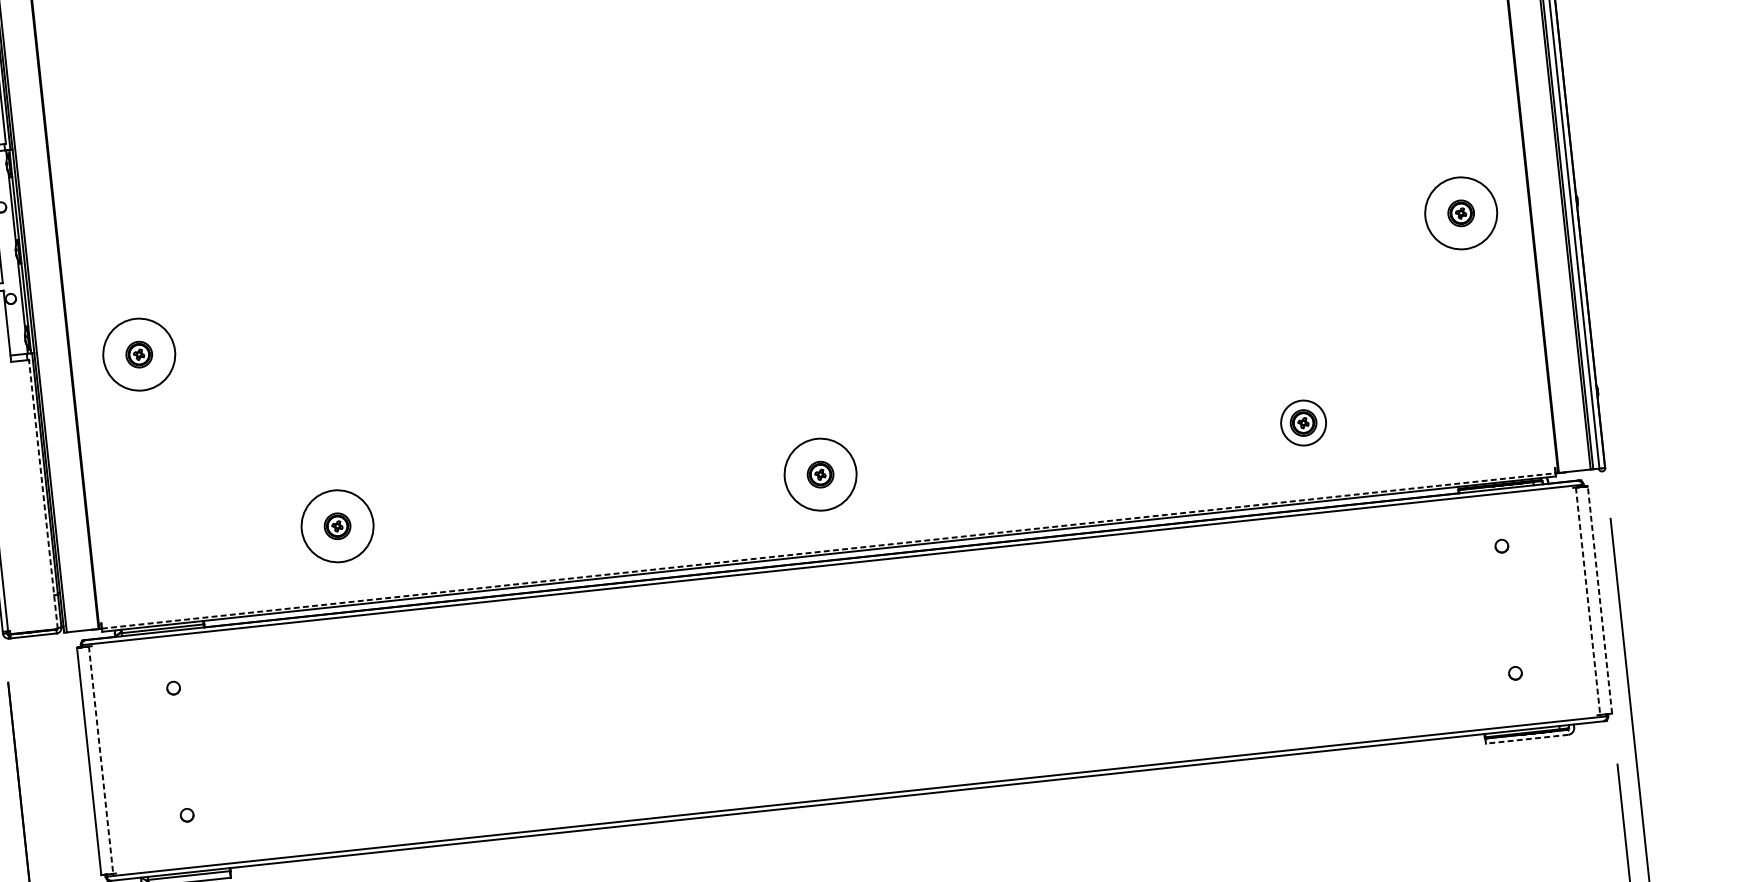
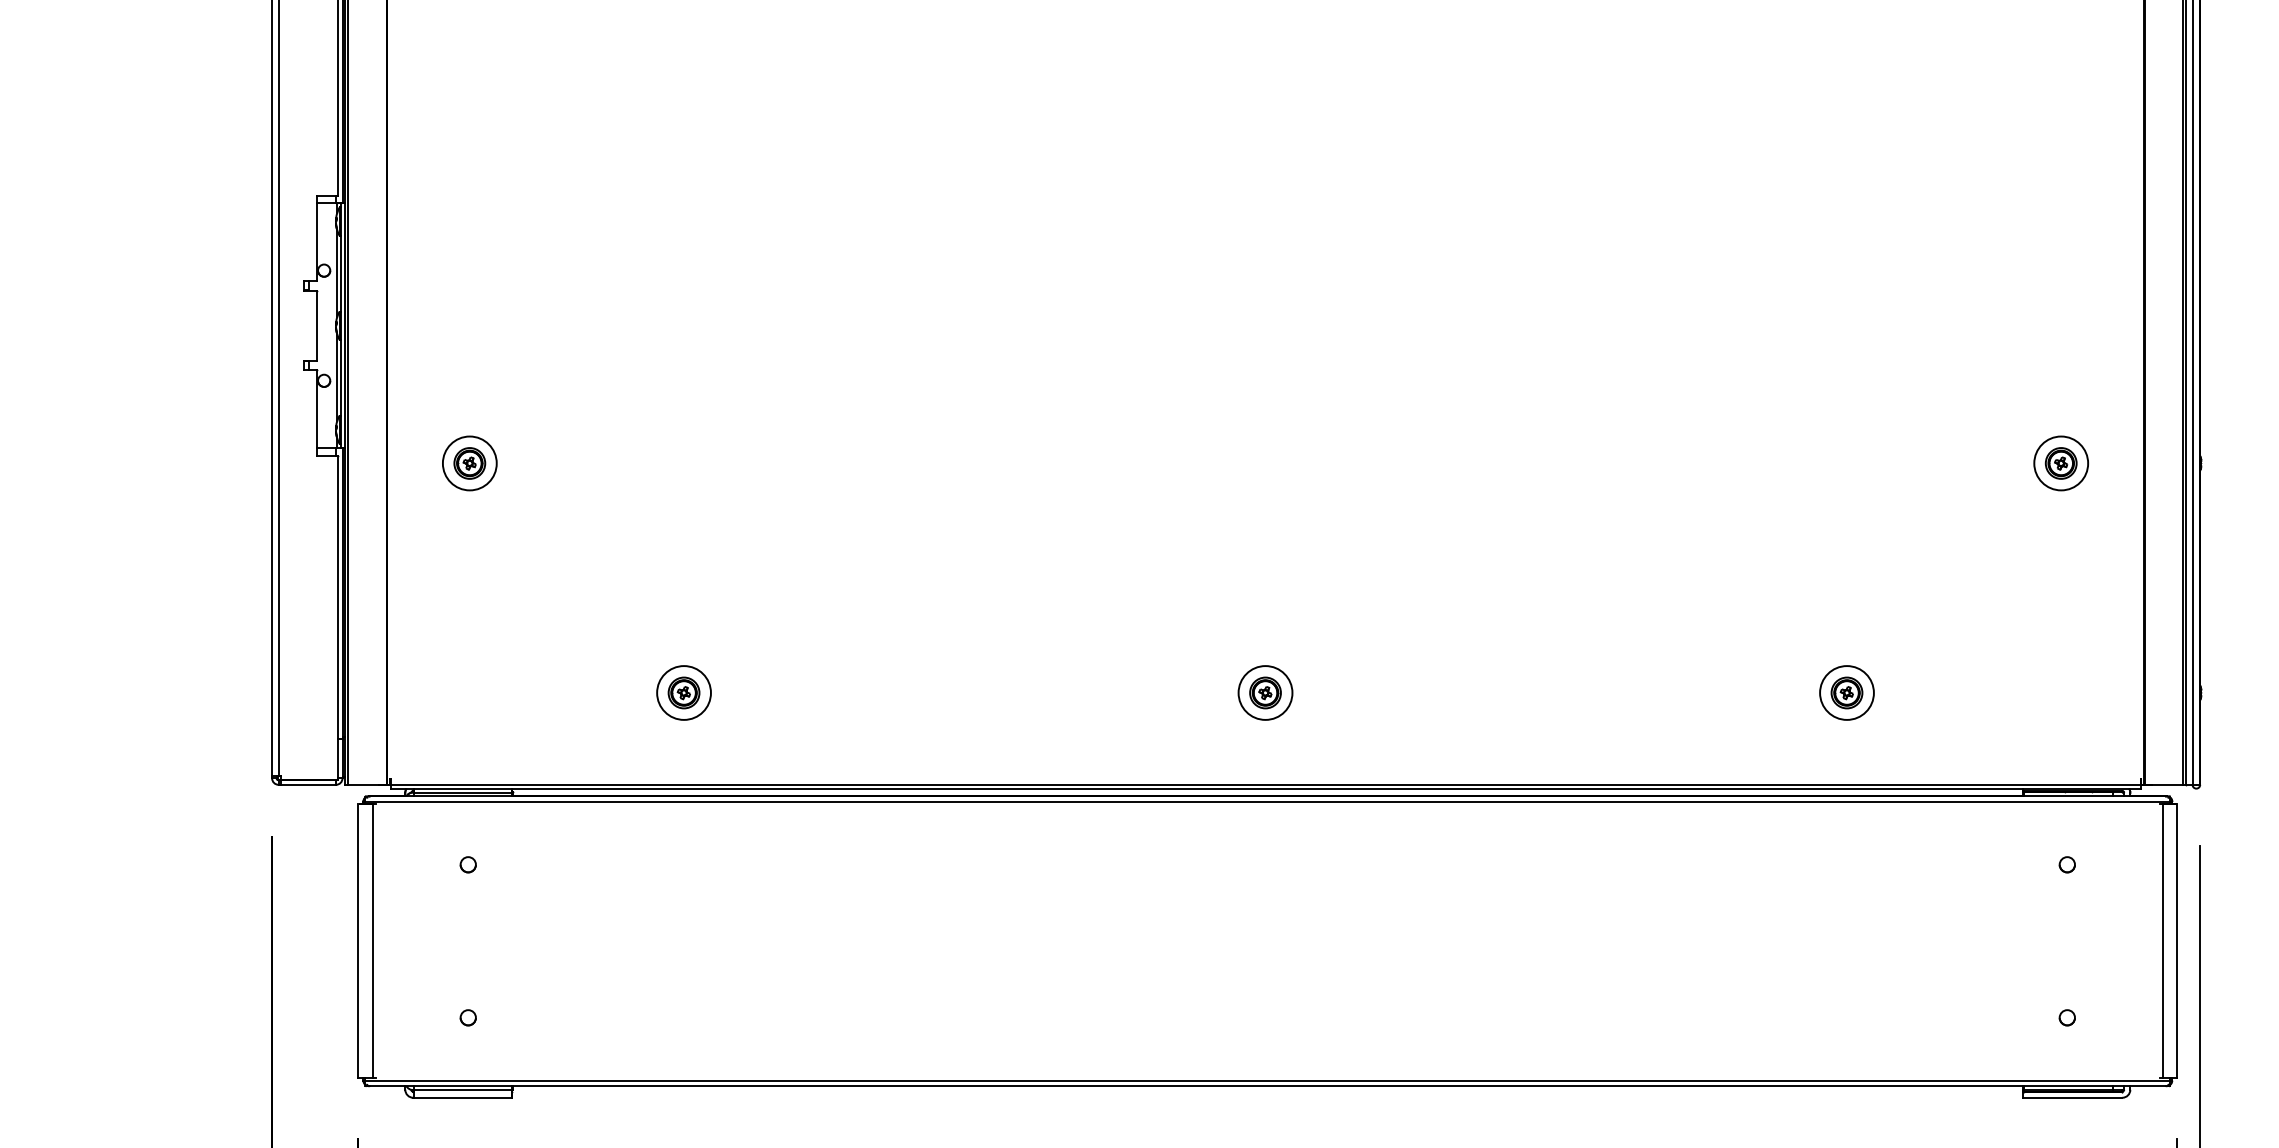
circle: (1461, 213) -> (2061, 463), size x0.62
circle: (138, 354) -> (469, 463), size x0.62
circle: (820, 474) -> (1265, 692), size x0.62
line: (43, 494) -> (337, 617), dashed -> solid
circle: (337, 525) -> (683, 692), size x0.62
line: (828, 550) -> (1265, 784), dashed -> solid
line: (1600, 600) -> (2177, 941), dashed -> solid
line: (1587, 601) -> (2162, 941), dashed -> solid
line: (1526, 739) -> (2072, 1097), dashed -> solid
line: (100, 760) -> (372, 941), dashed -> solid

